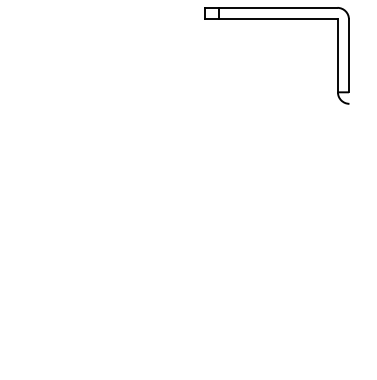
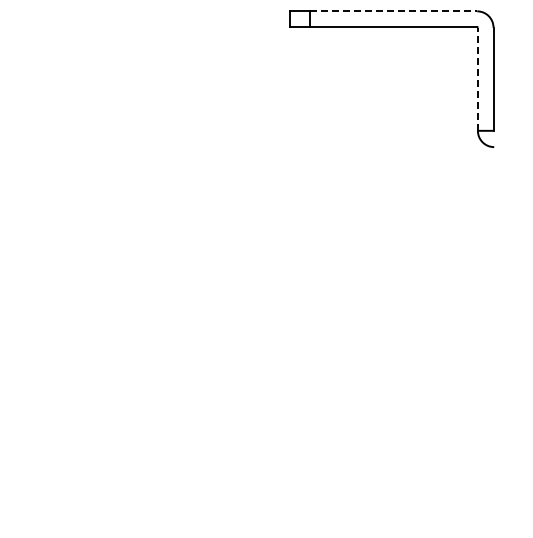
line: (278, 7) -> (393, 11), solid -> dashed
line: (337, 56) -> (477, 79), solid -> dashed

